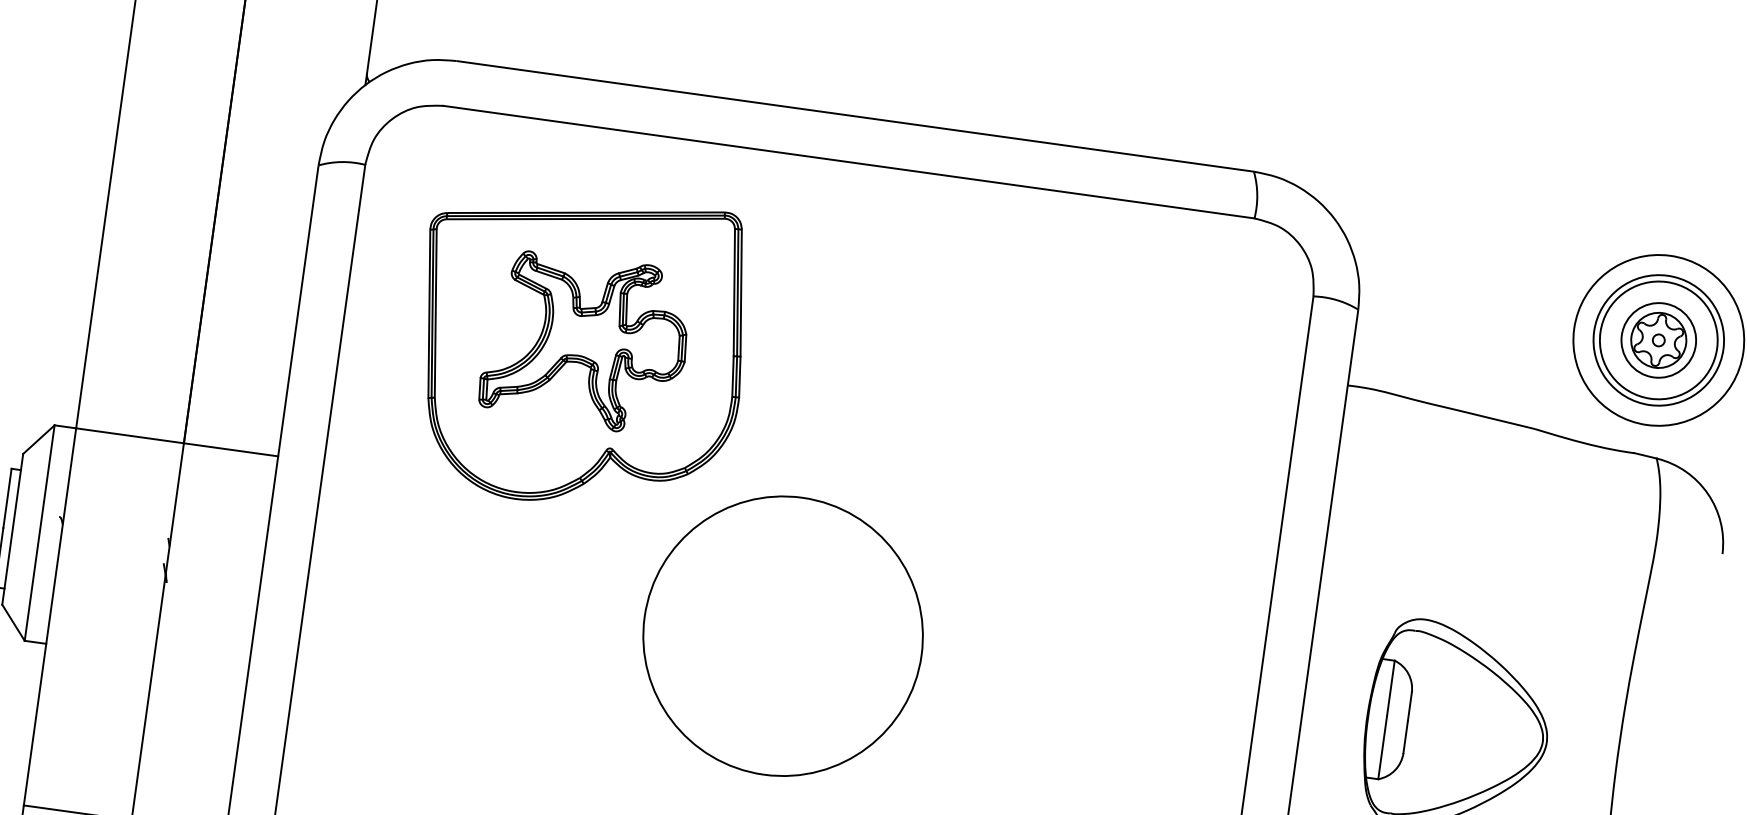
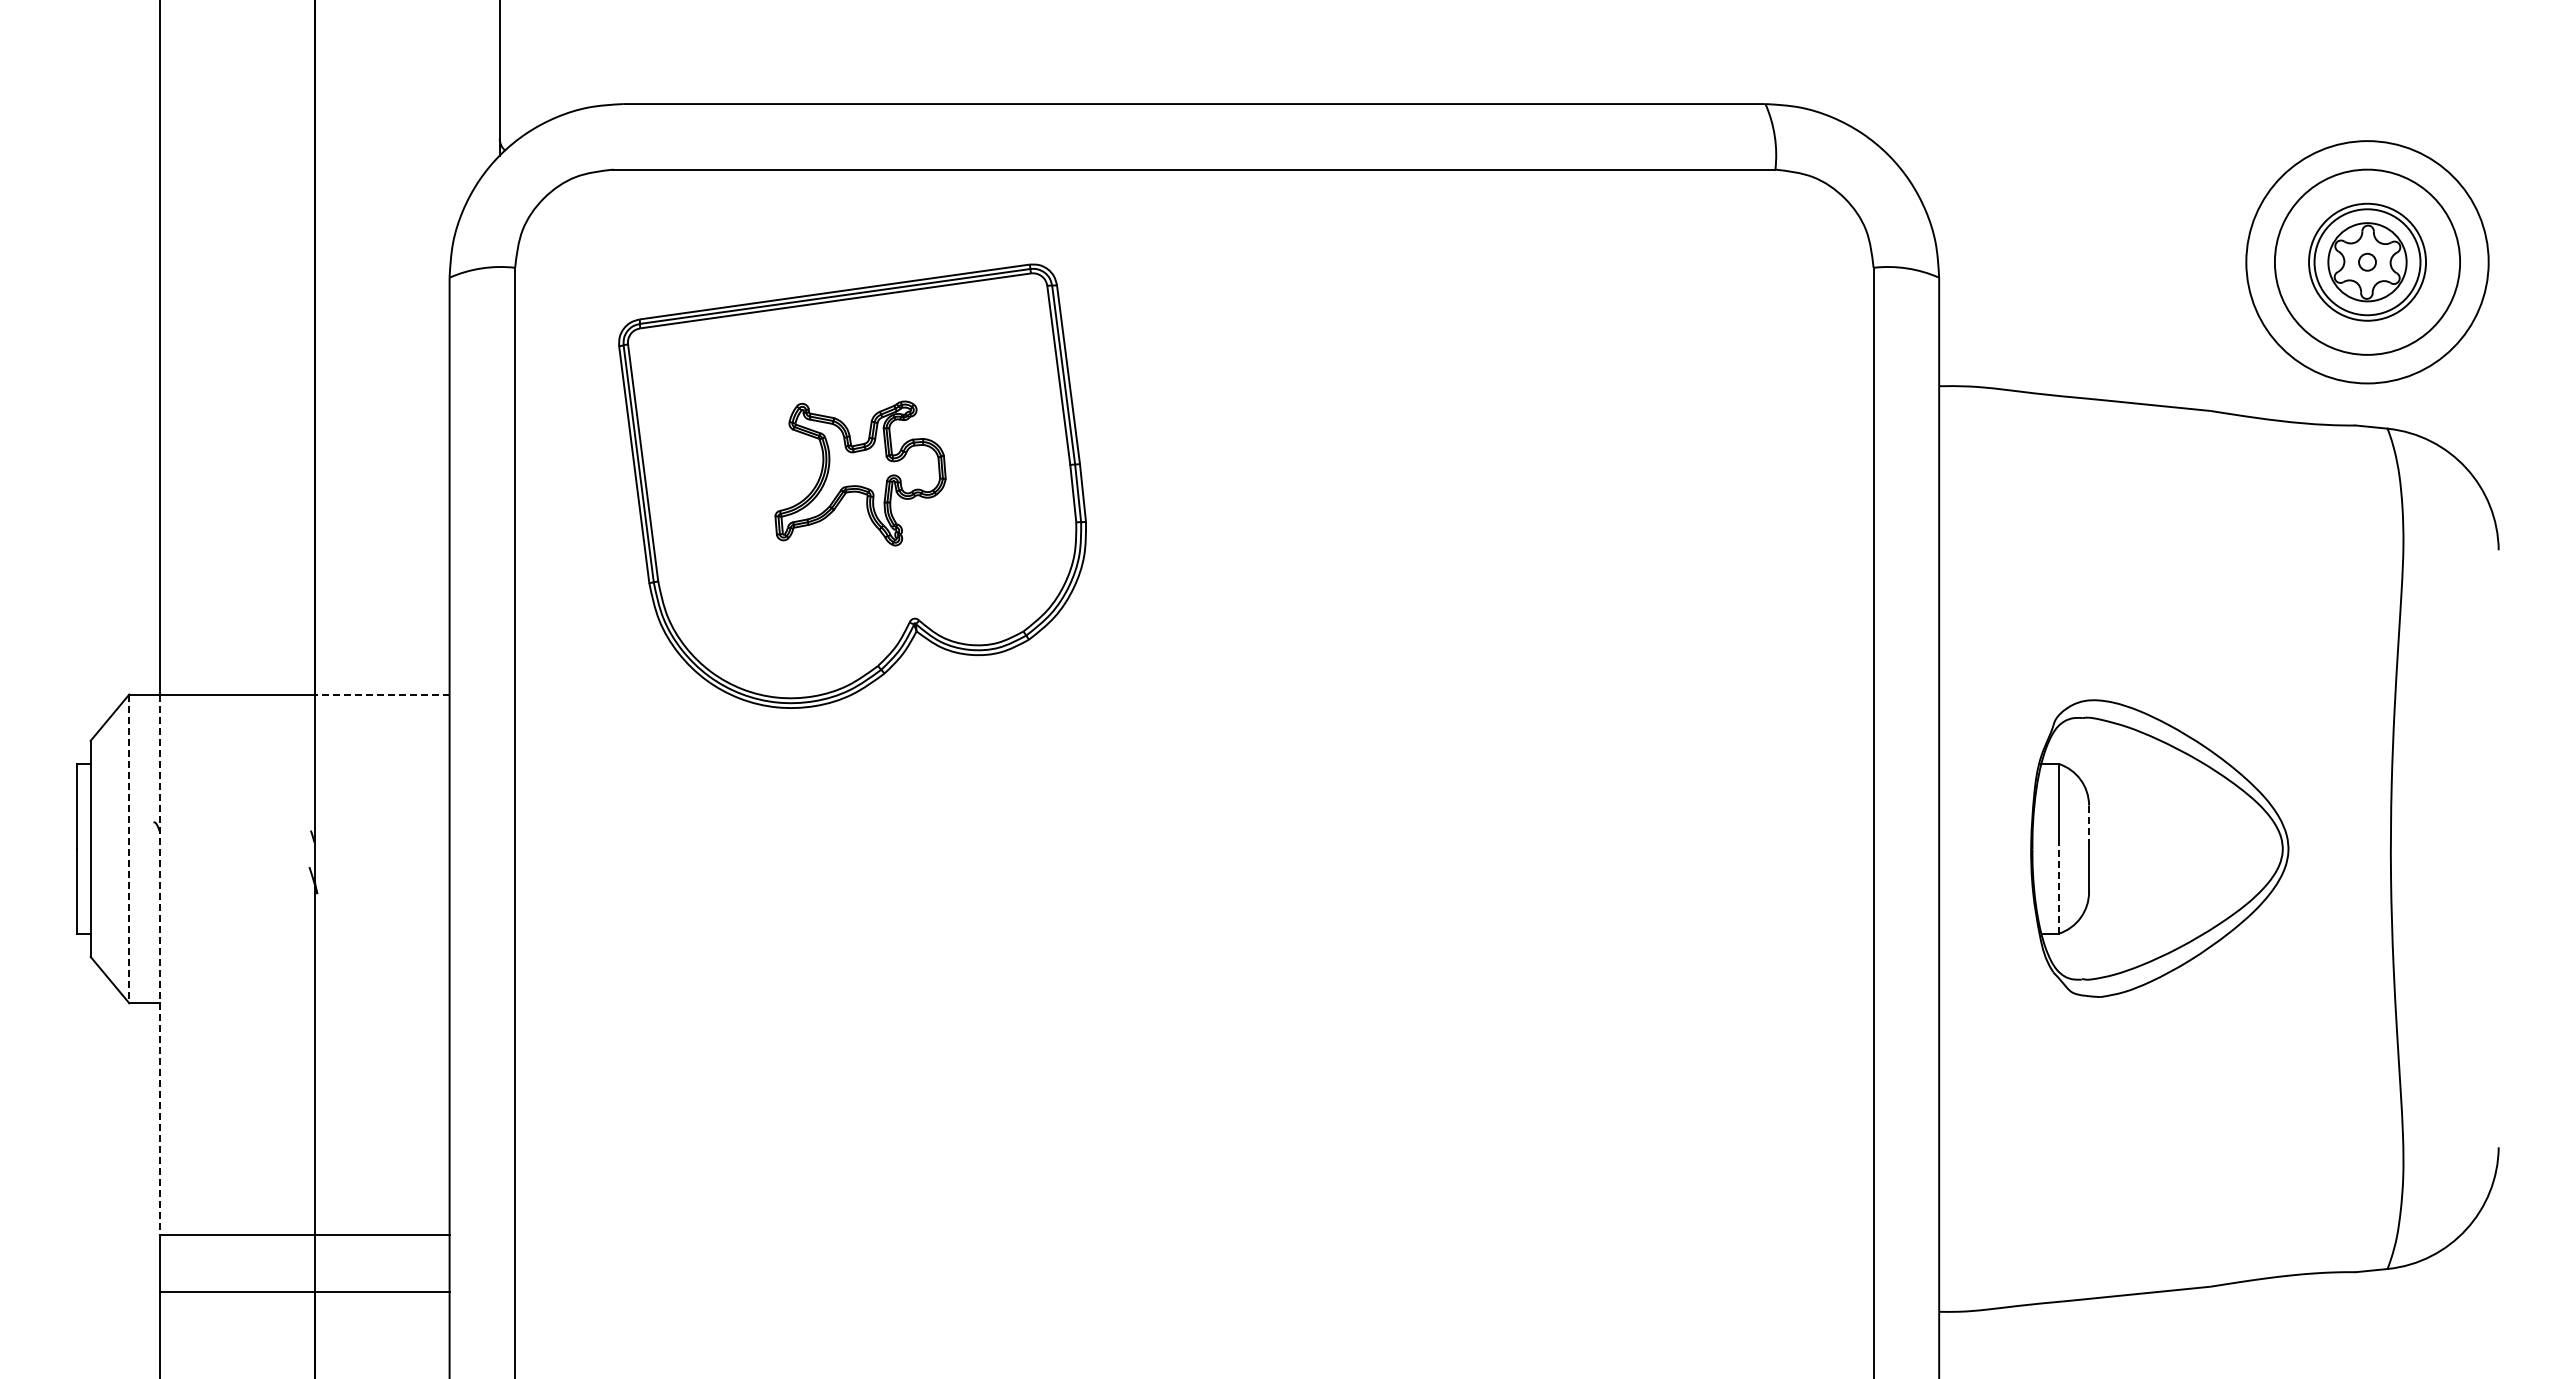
circle: (1658, 339) -> (2367, 261), size x0.7
part: (586, 341) -> (860, 473), size x0.6
line: (231, 449) -> (382, 694), solid -> dashed
line: (39, 533) -> (129, 849), solid -> dashed
line: (50, 617) -> (160, 965), solid -> dashed
circle: (783, 636) -> (1194, 848), removed
line: (1410, 706) -> (2089, 825), solid -> dashed
line: (1382, 747) -> (2058, 888), solid -> dashed

